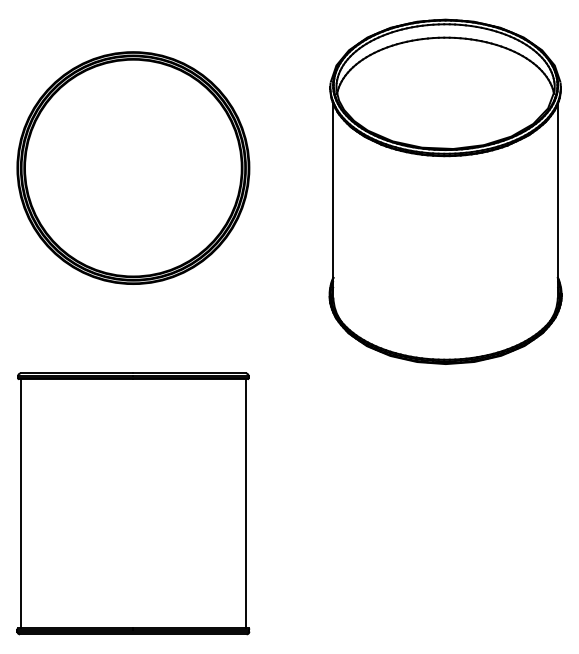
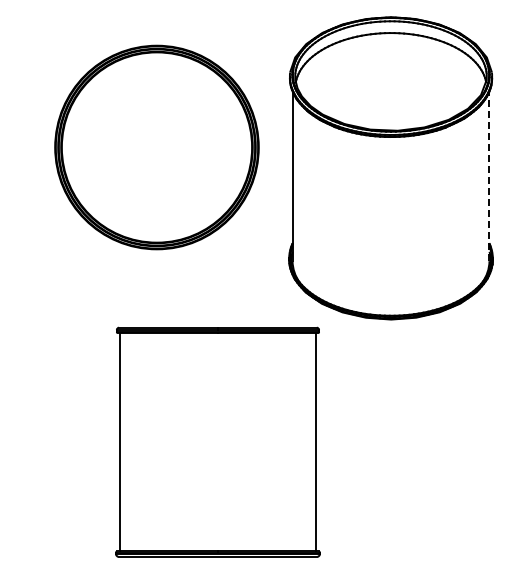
part: (132, 168) -> (156, 147), moved
line: (557, 201) -> (489, 176), solid -> dashed
part: (132, 503) -> (217, 441), moved

